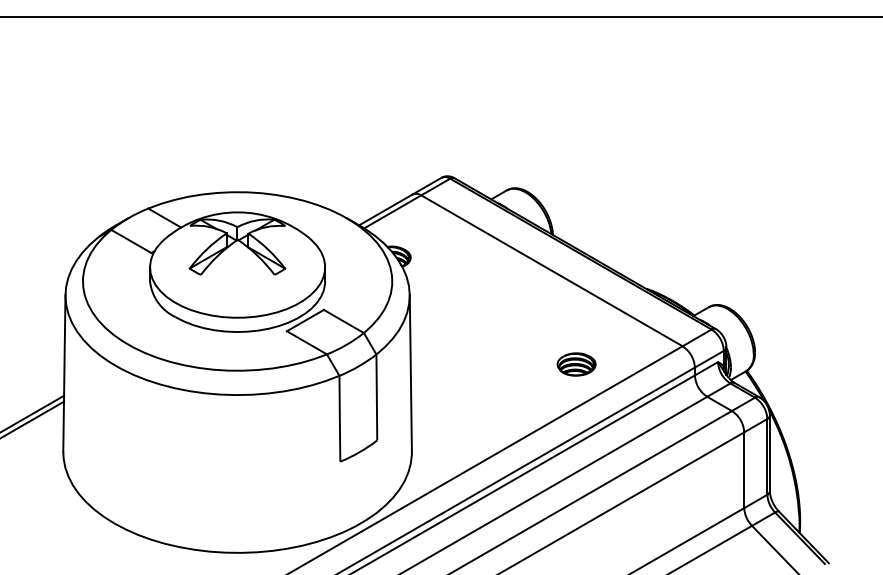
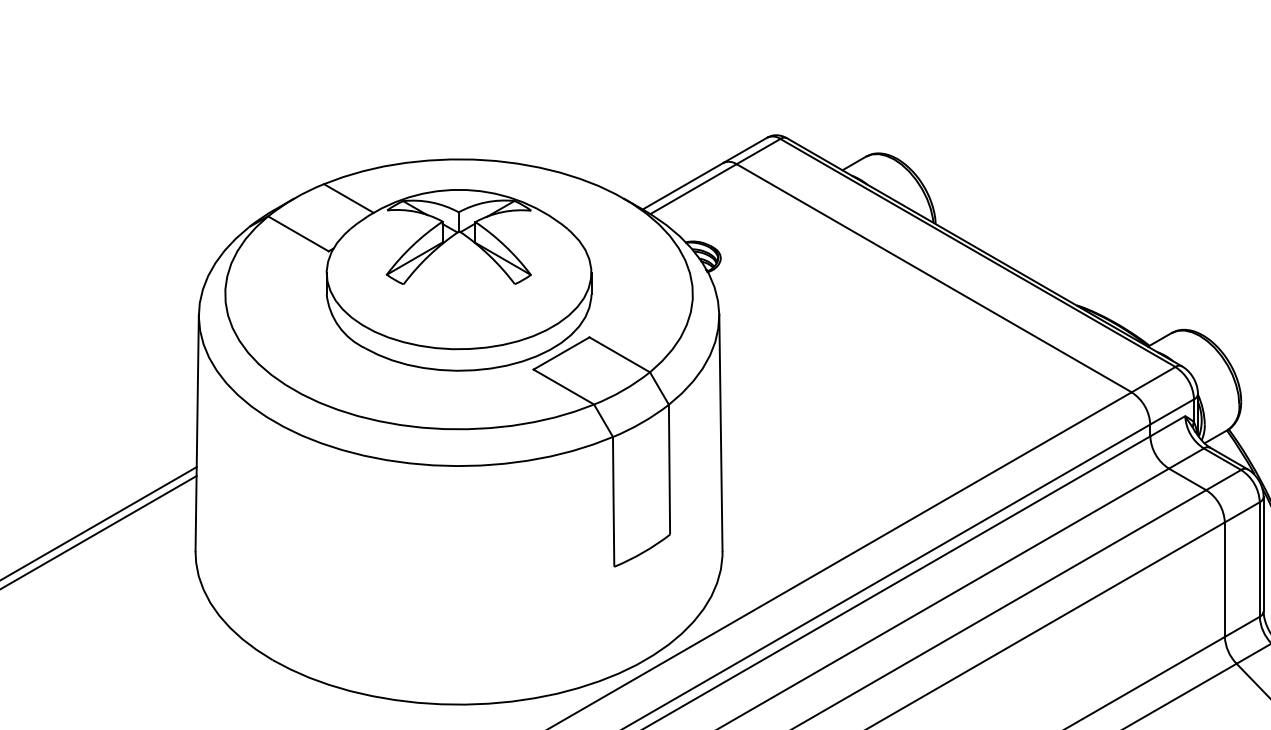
part: (576, 364) -> (971, 419), removed

